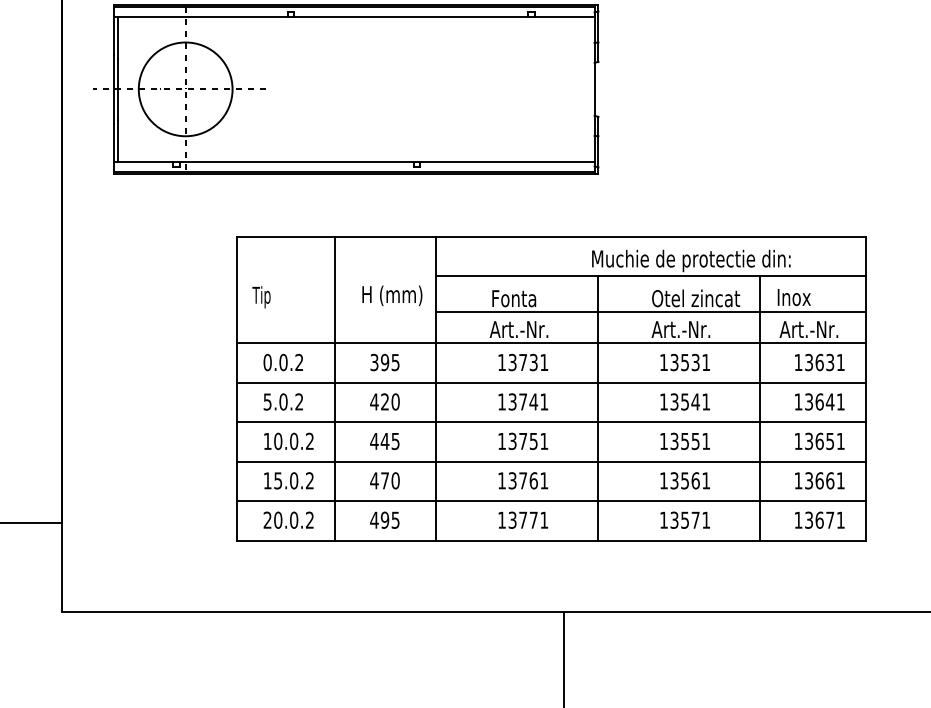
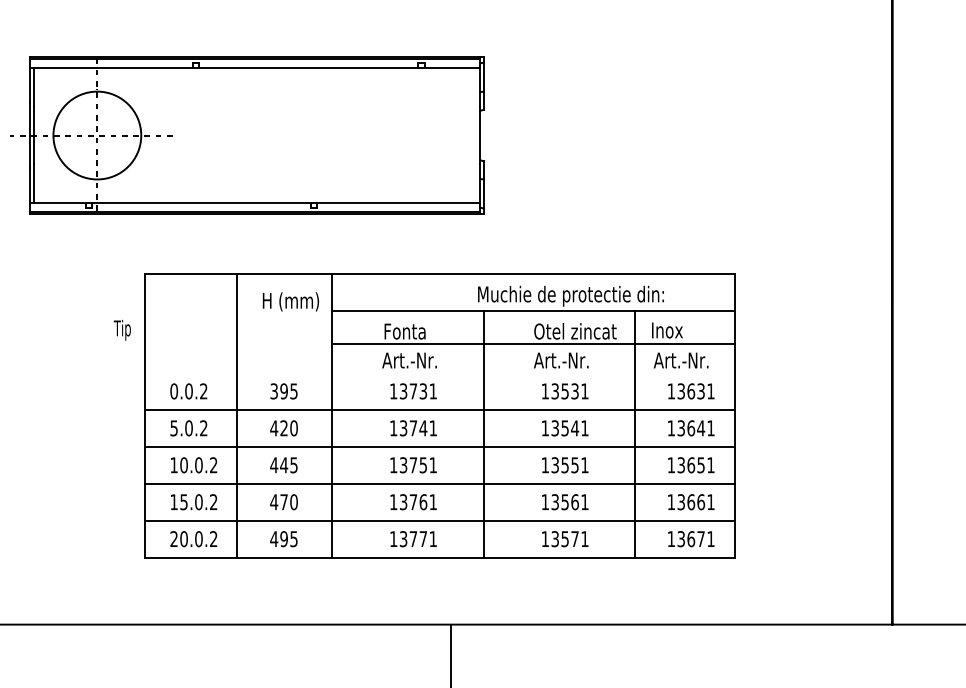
text: (391, 295) -> (290, 301), moved
text: (260, 297) -> (121, 330), moved
line: (552, 343) -> (440, 373), removed

